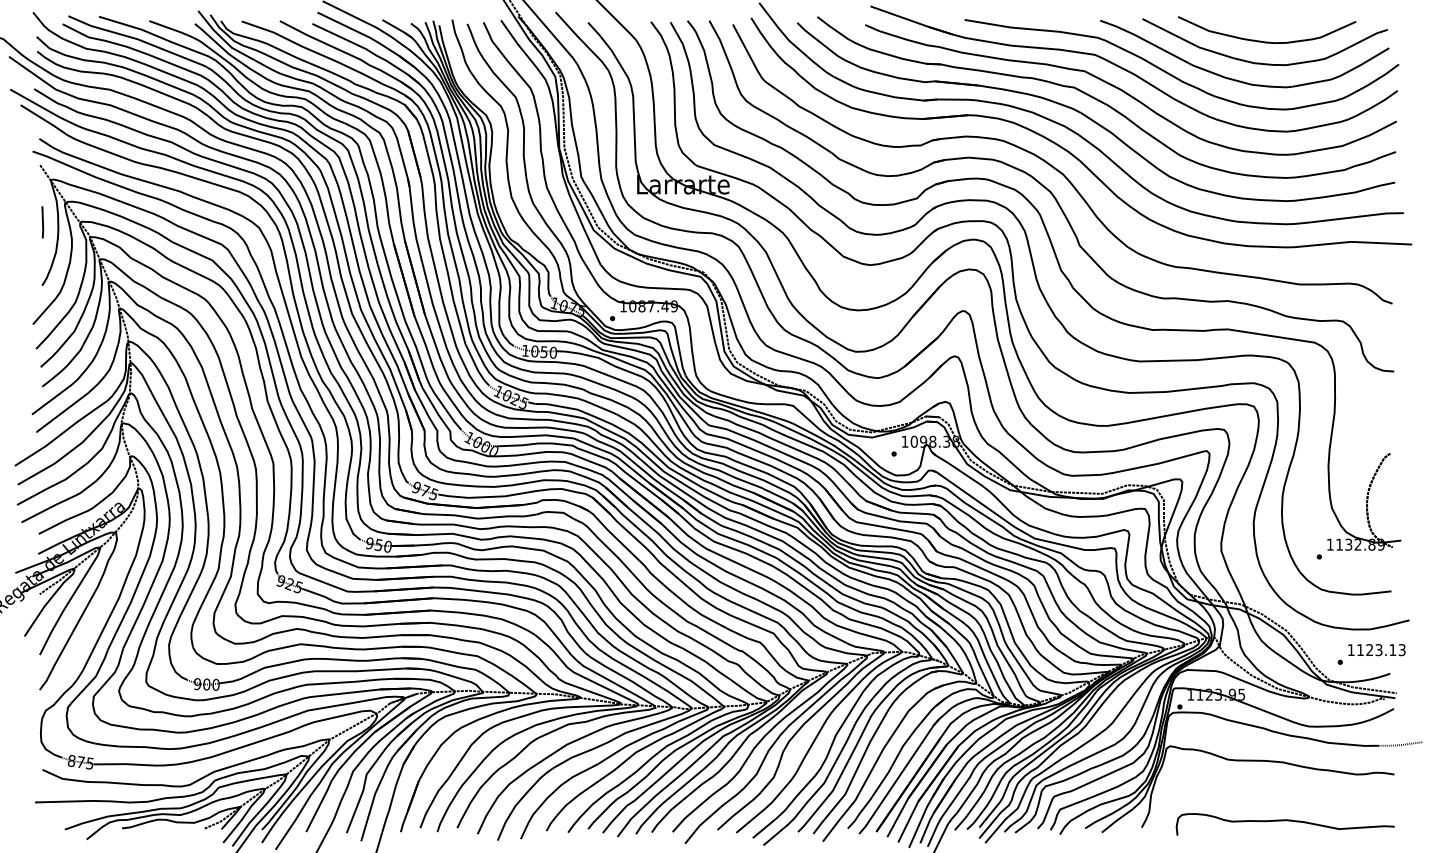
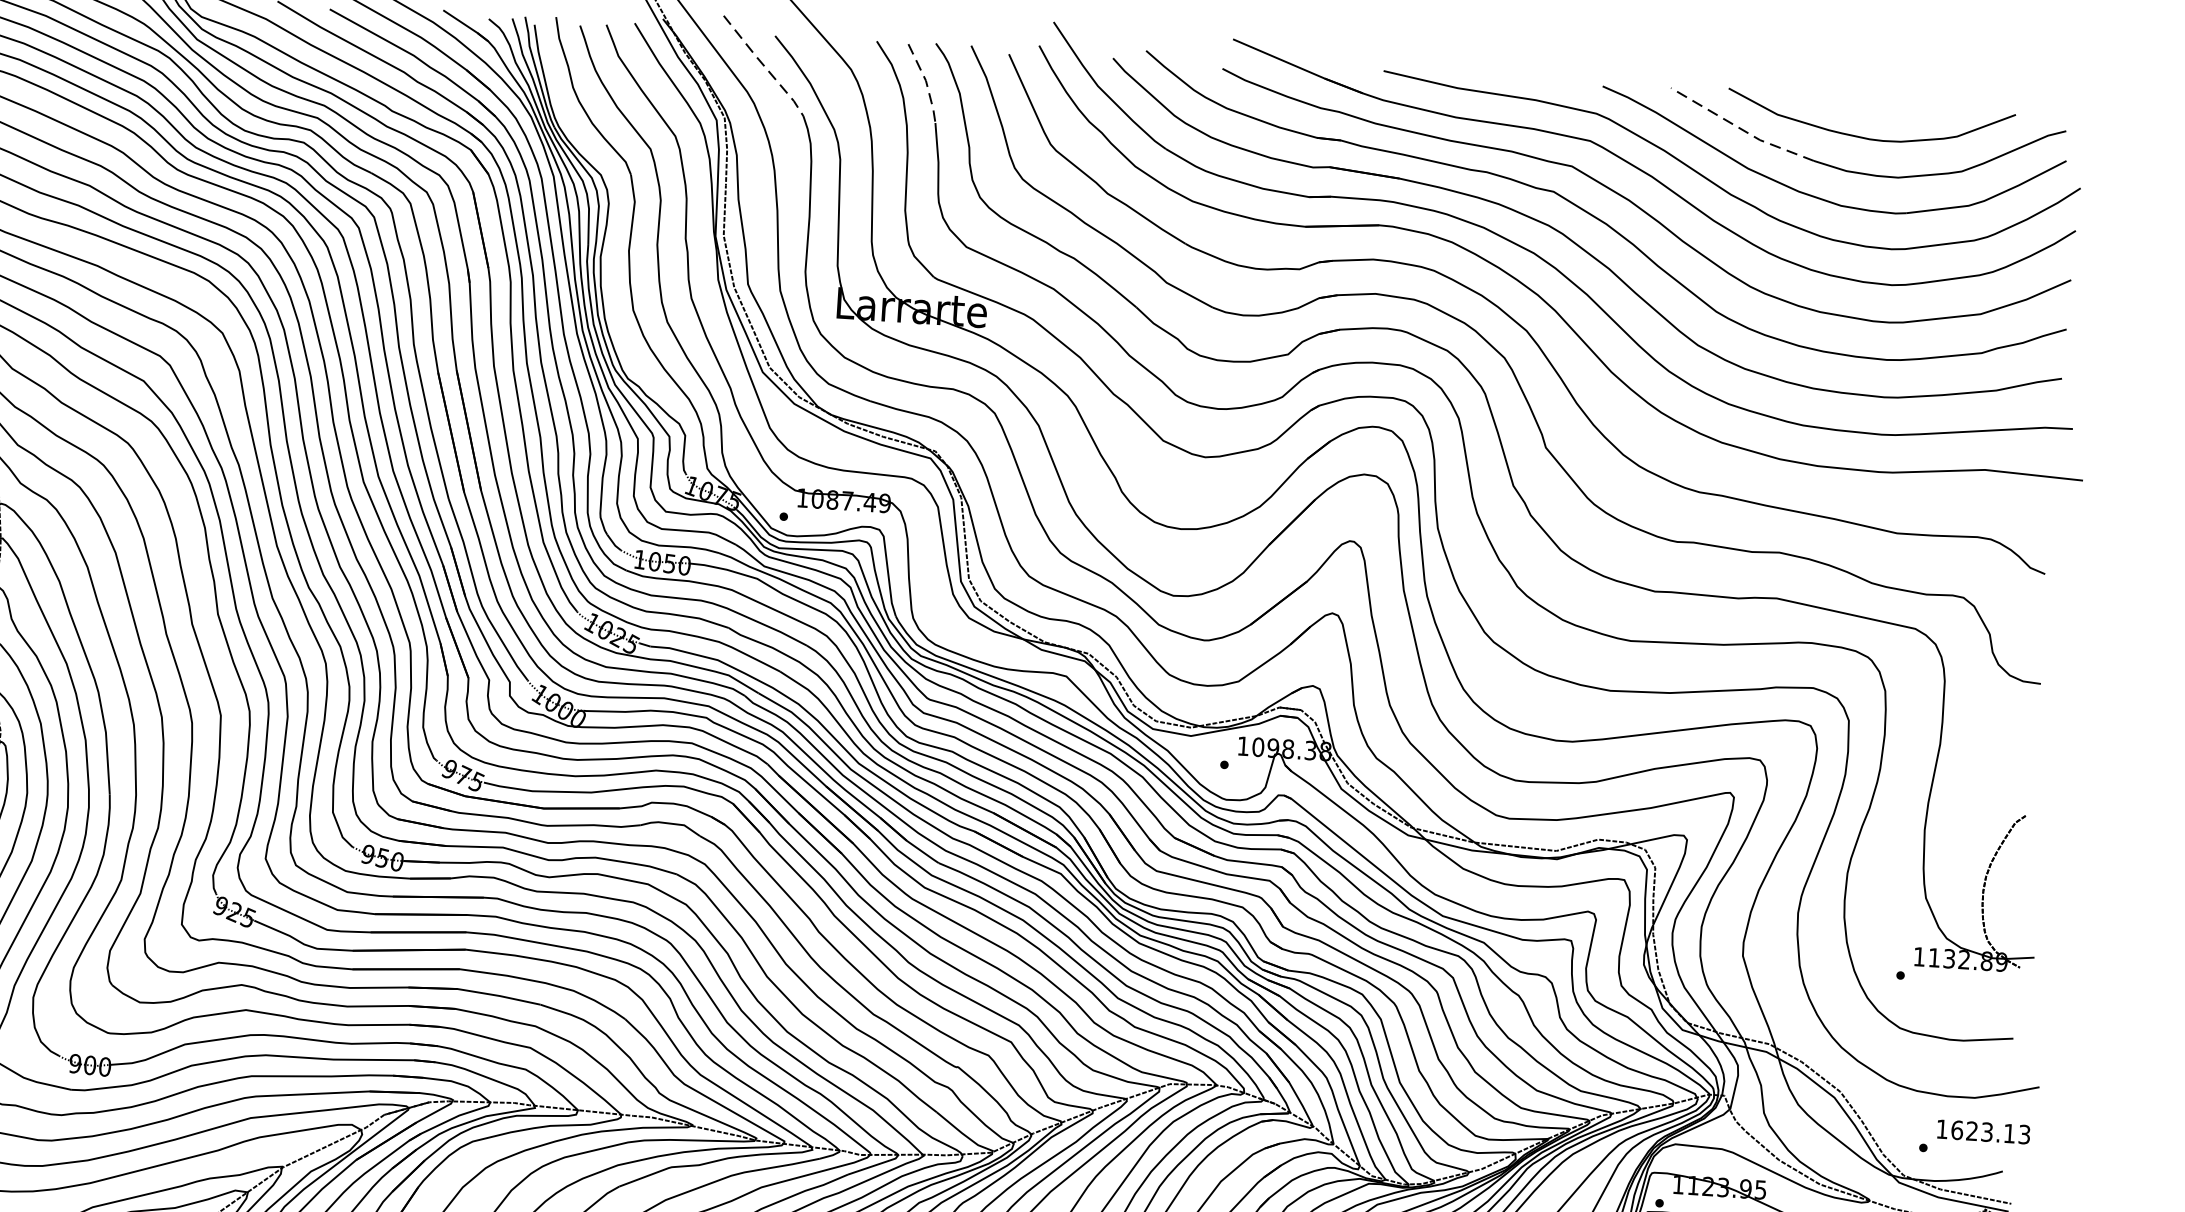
line: (582, 41) -> (764, 65), solid -> dashed
line: (1186, 41) -> (1739, 129), solid -> dashed
line: (683, 45) -> (926, 82), solid -> dashed
text: (1360, 650) -> (1957, 1130), 1123.13 -> 1623.13

